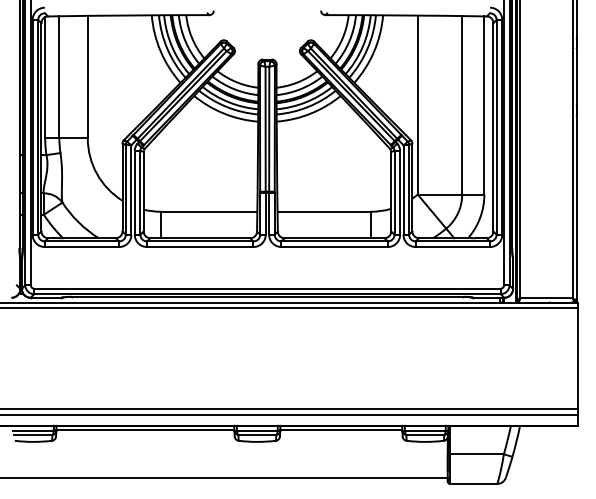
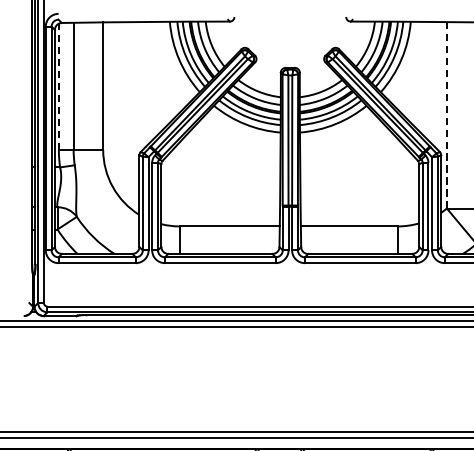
line: (45, 77) -> (59, 86), solid -> dashed
line: (417, 105) -> (446, 115), solid -> dashed

